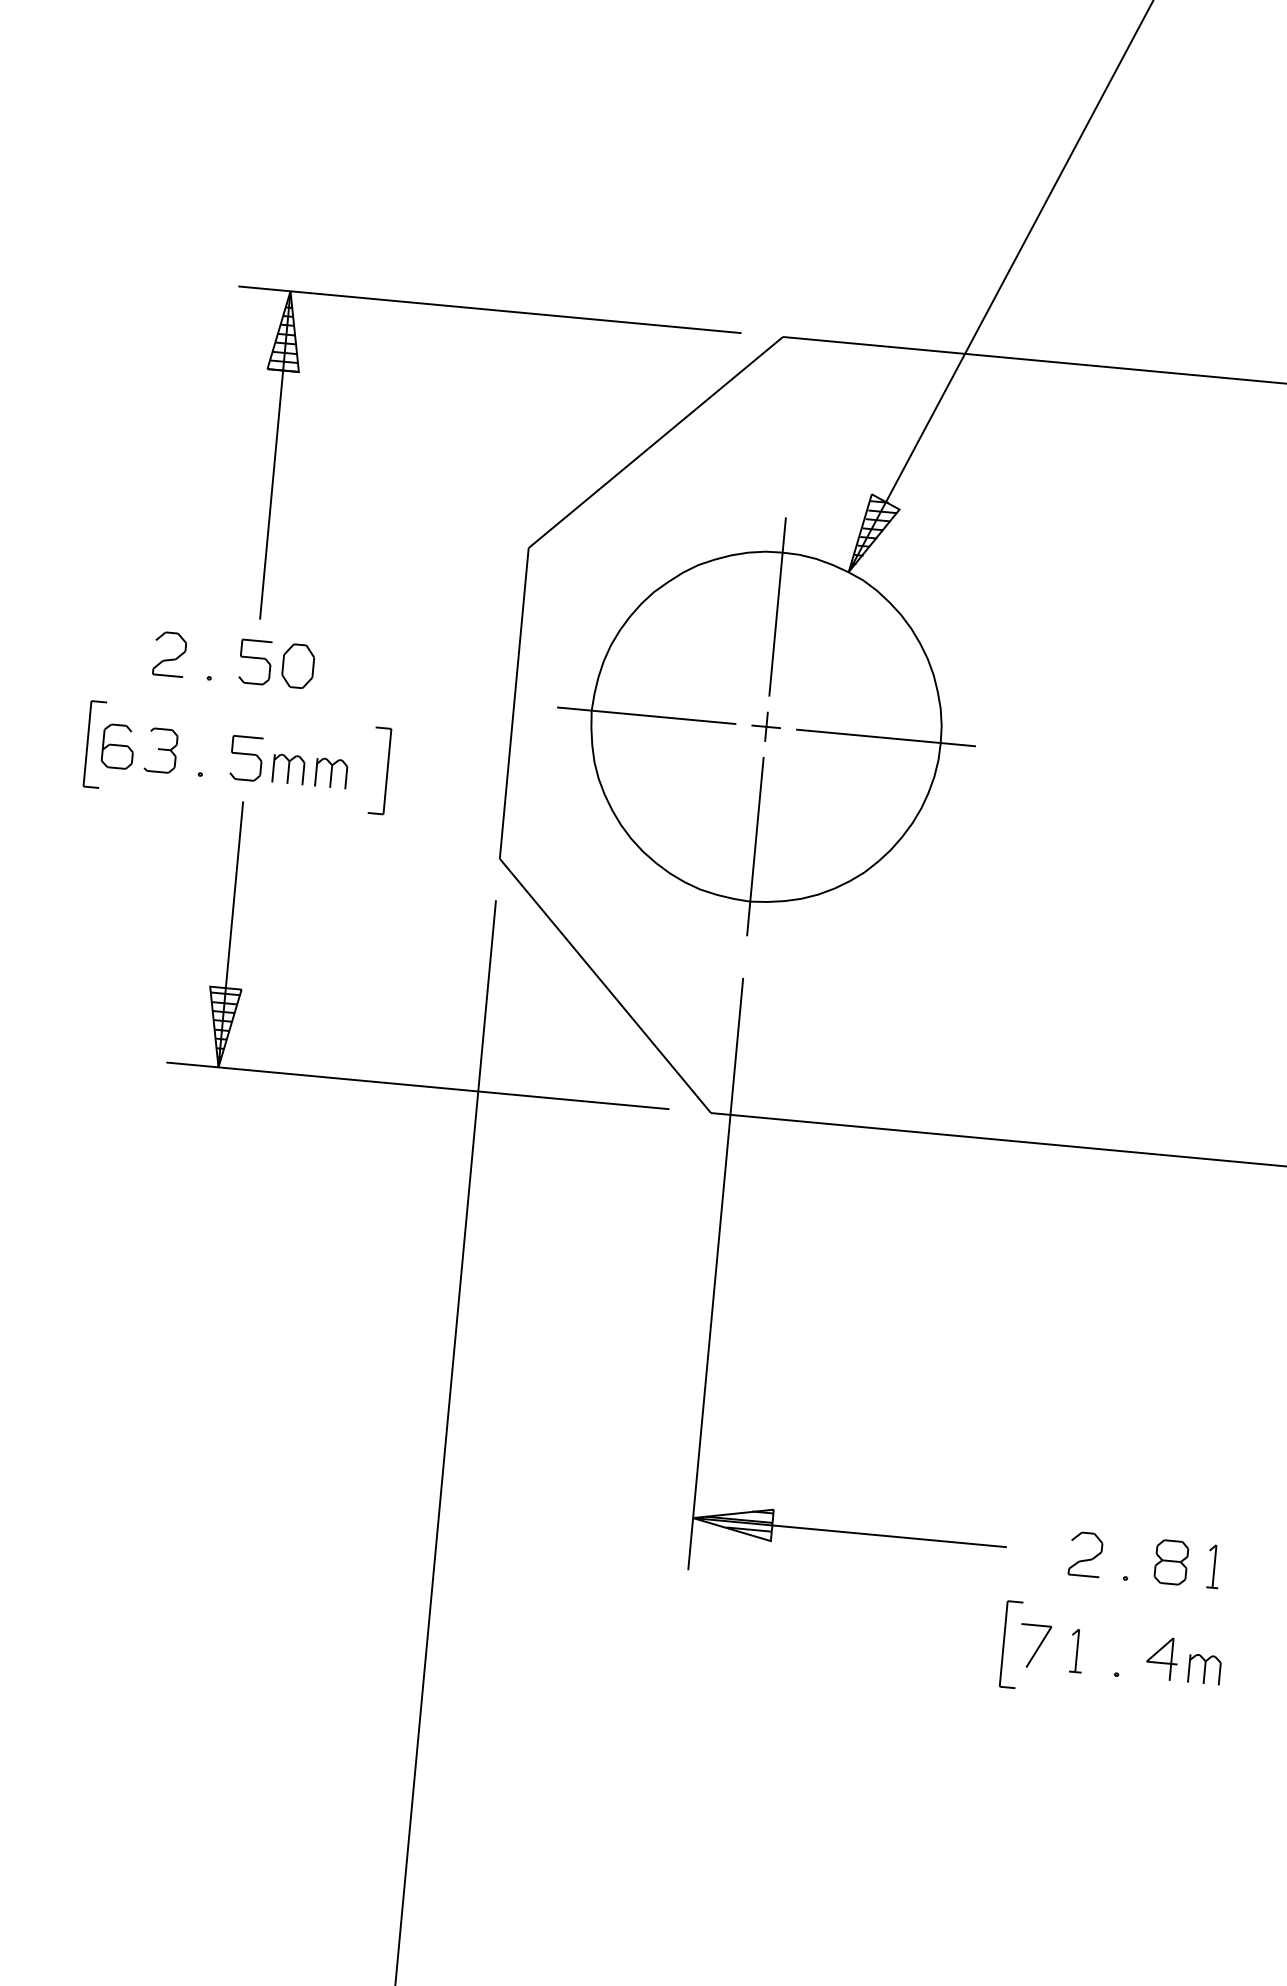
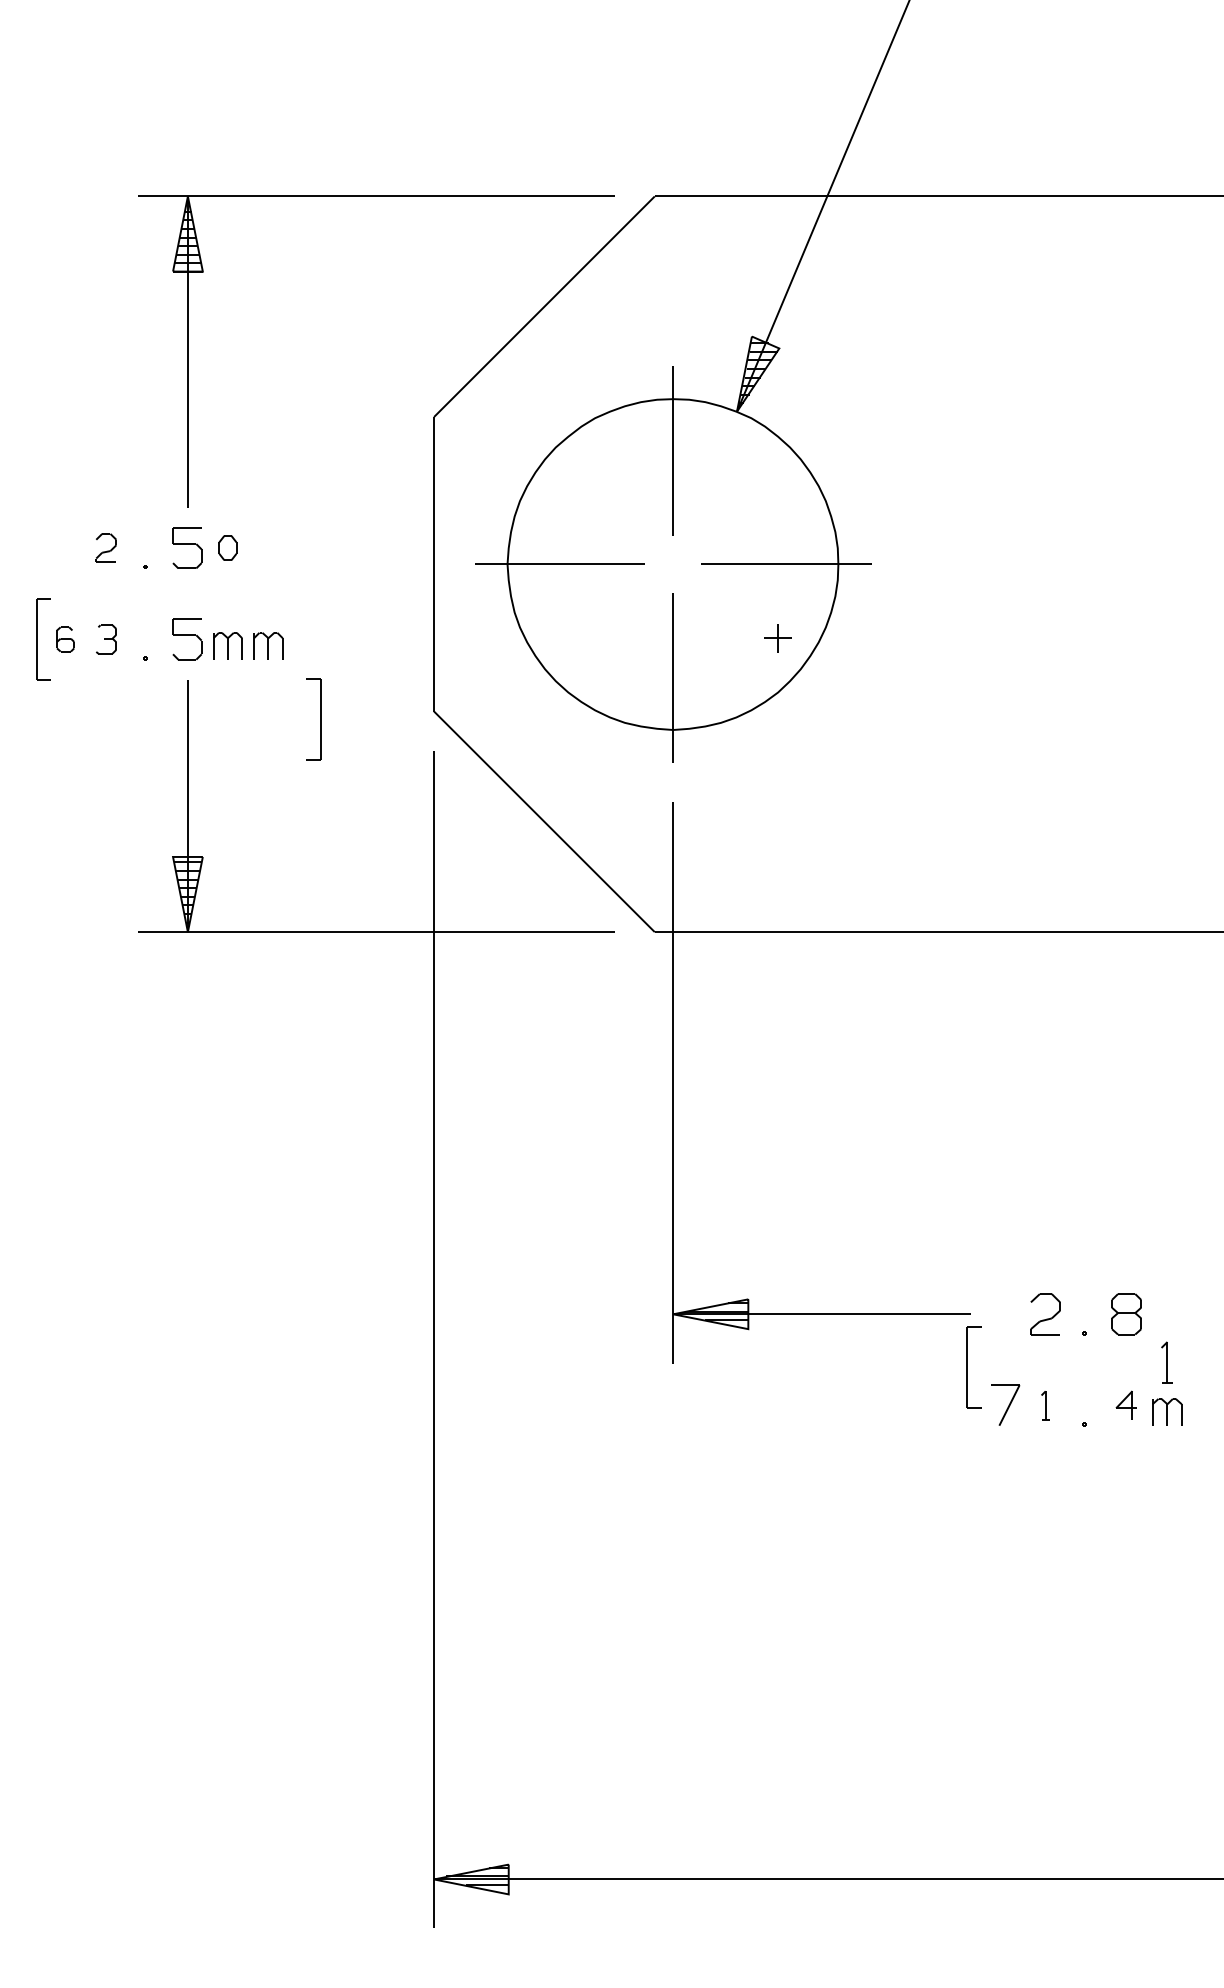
part: (170, 653) -> (106, 547), size x0.7
part: (297, 665) -> (227, 547), size x0.6
part: (765, 726) -> (777, 638), moved
part: (118, 746) -> (65, 639), size x0.6
part: (161, 750) -> (106, 639), size x0.7
part: (387, 771) -> (320, 719), moved
part: (1213, 1566) -> (1166, 1362), moved
part: (1010, 1644) -> (973, 1367), moved
part: (1076, 1650) -> (1045, 1405), size x0.7
part: (1161, 1657) -> (1125, 1404), size x0.7

